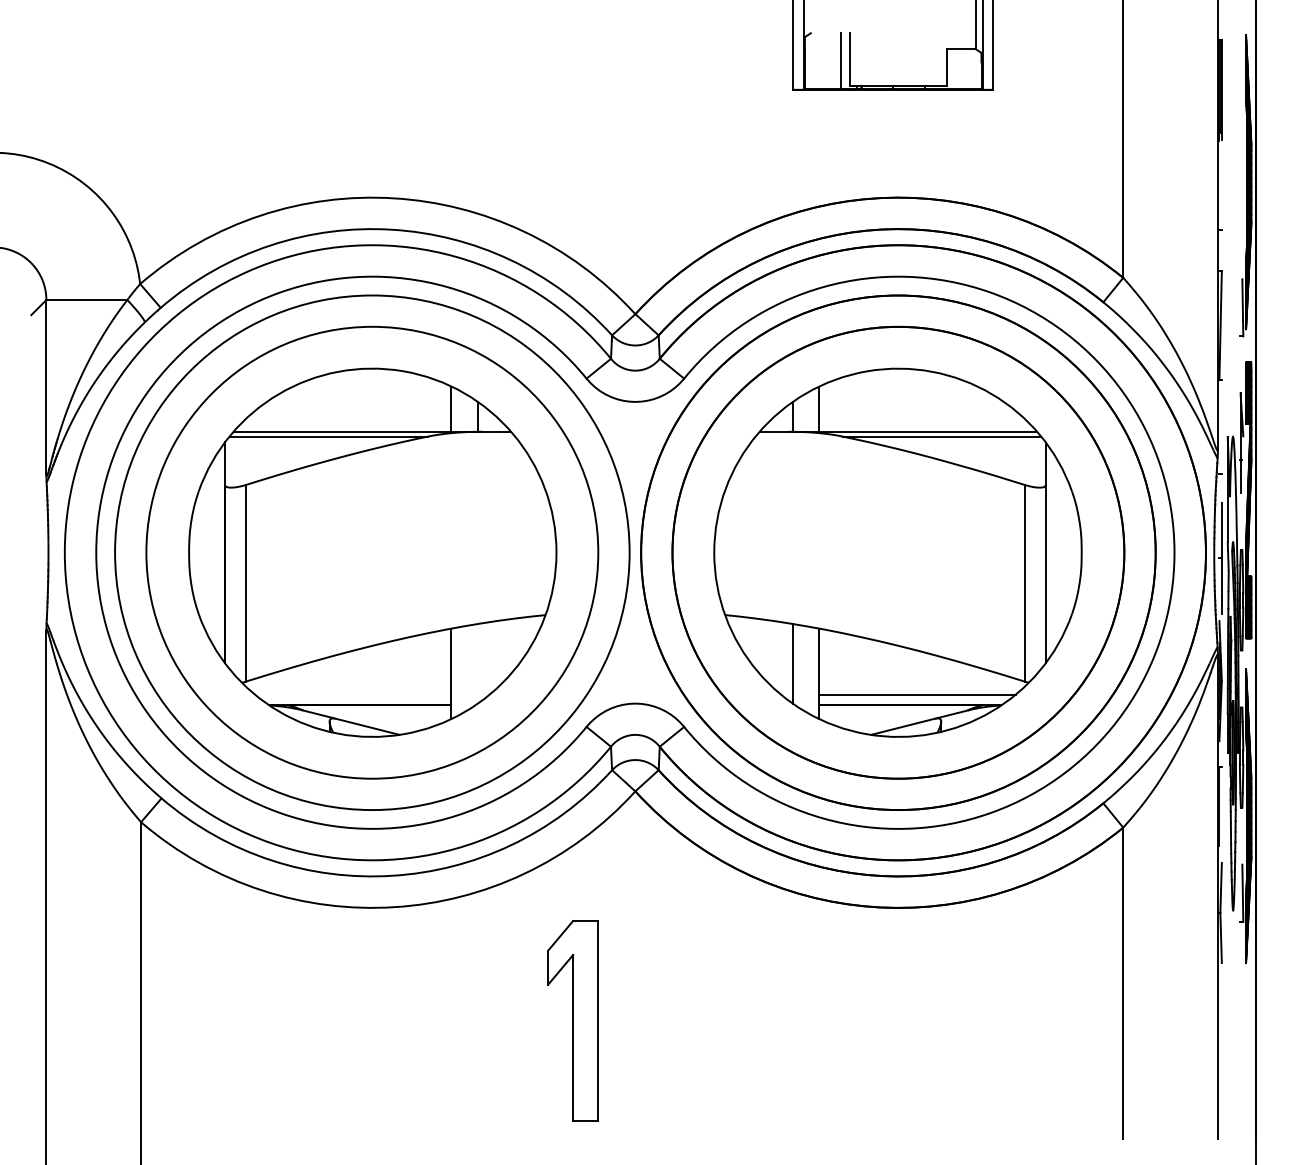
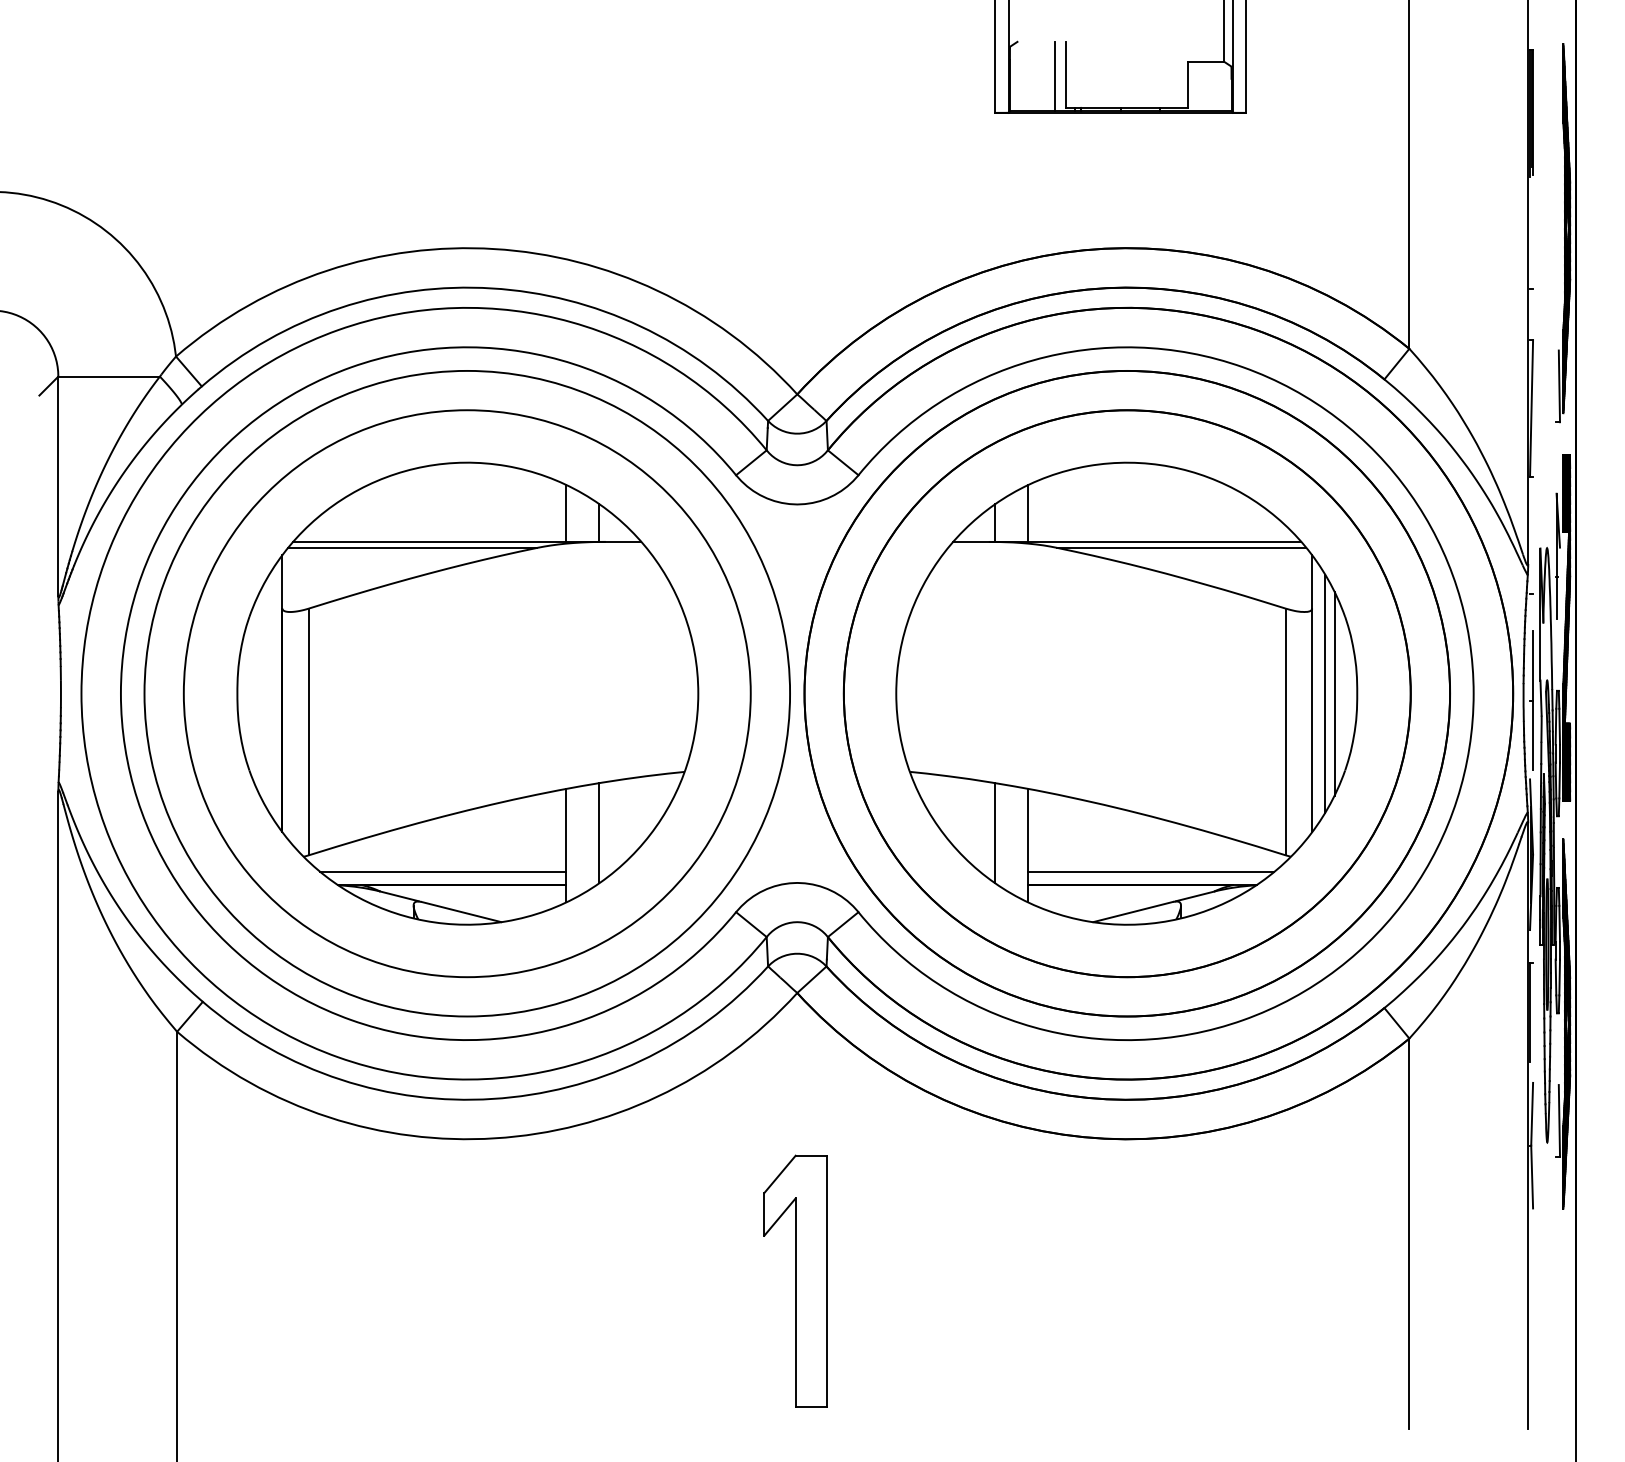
line: (1056, 552) -> (1325, 693), added
line: (1063, 552) -> (1334, 693), added
line: (477, 663) -> (599, 832), added
line: (353, 694) -> (443, 871), added
part: (572, 1020) -> (794, 1280), moved

